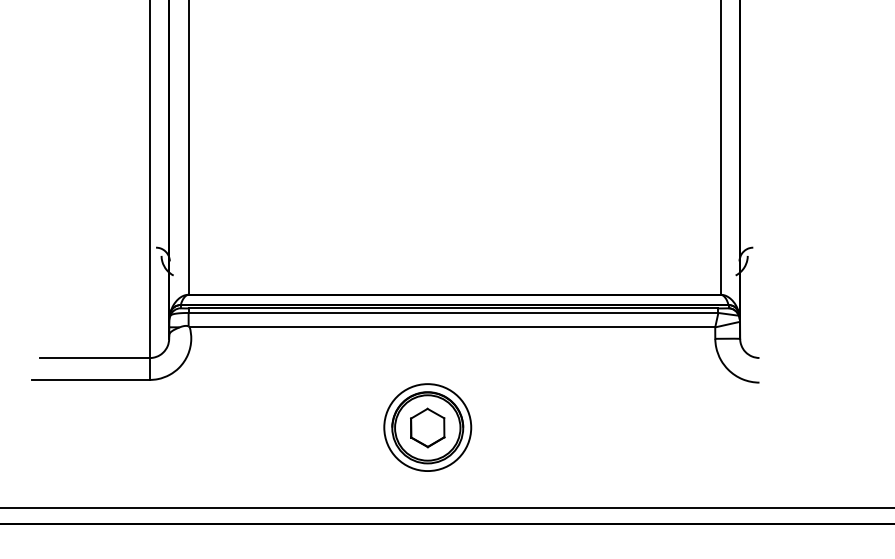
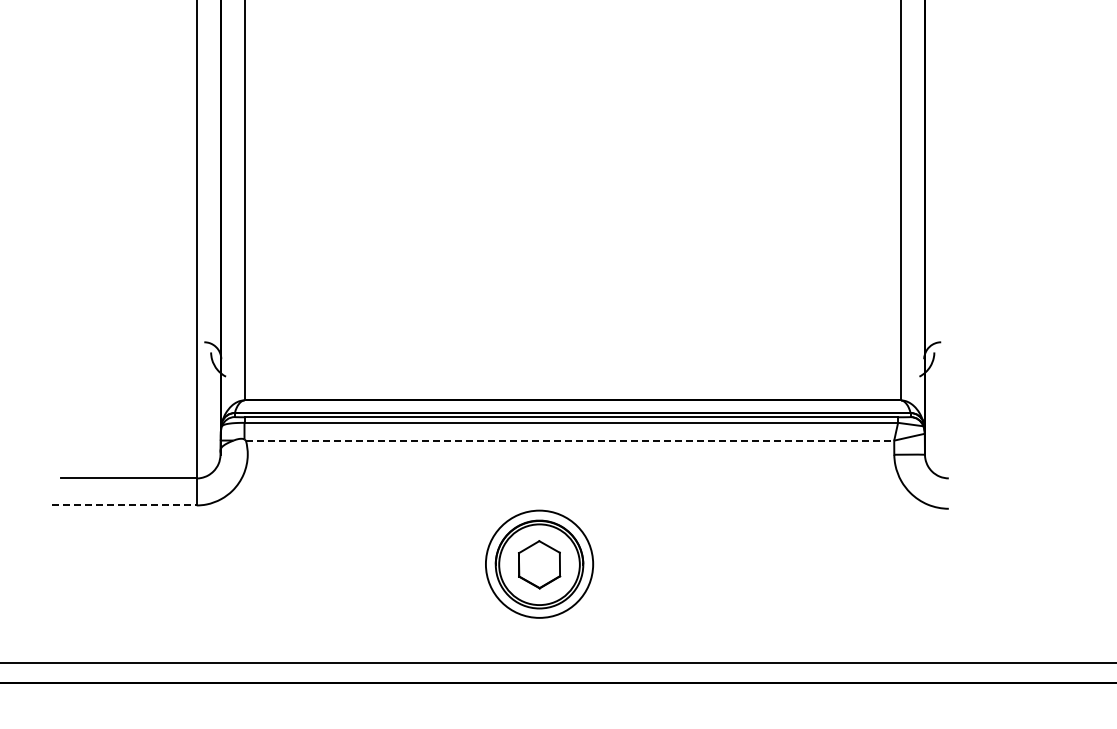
line: (452, 327) -> (570, 440), solid -> dashed
line: (91, 379) -> (124, 505), solid -> dashed

